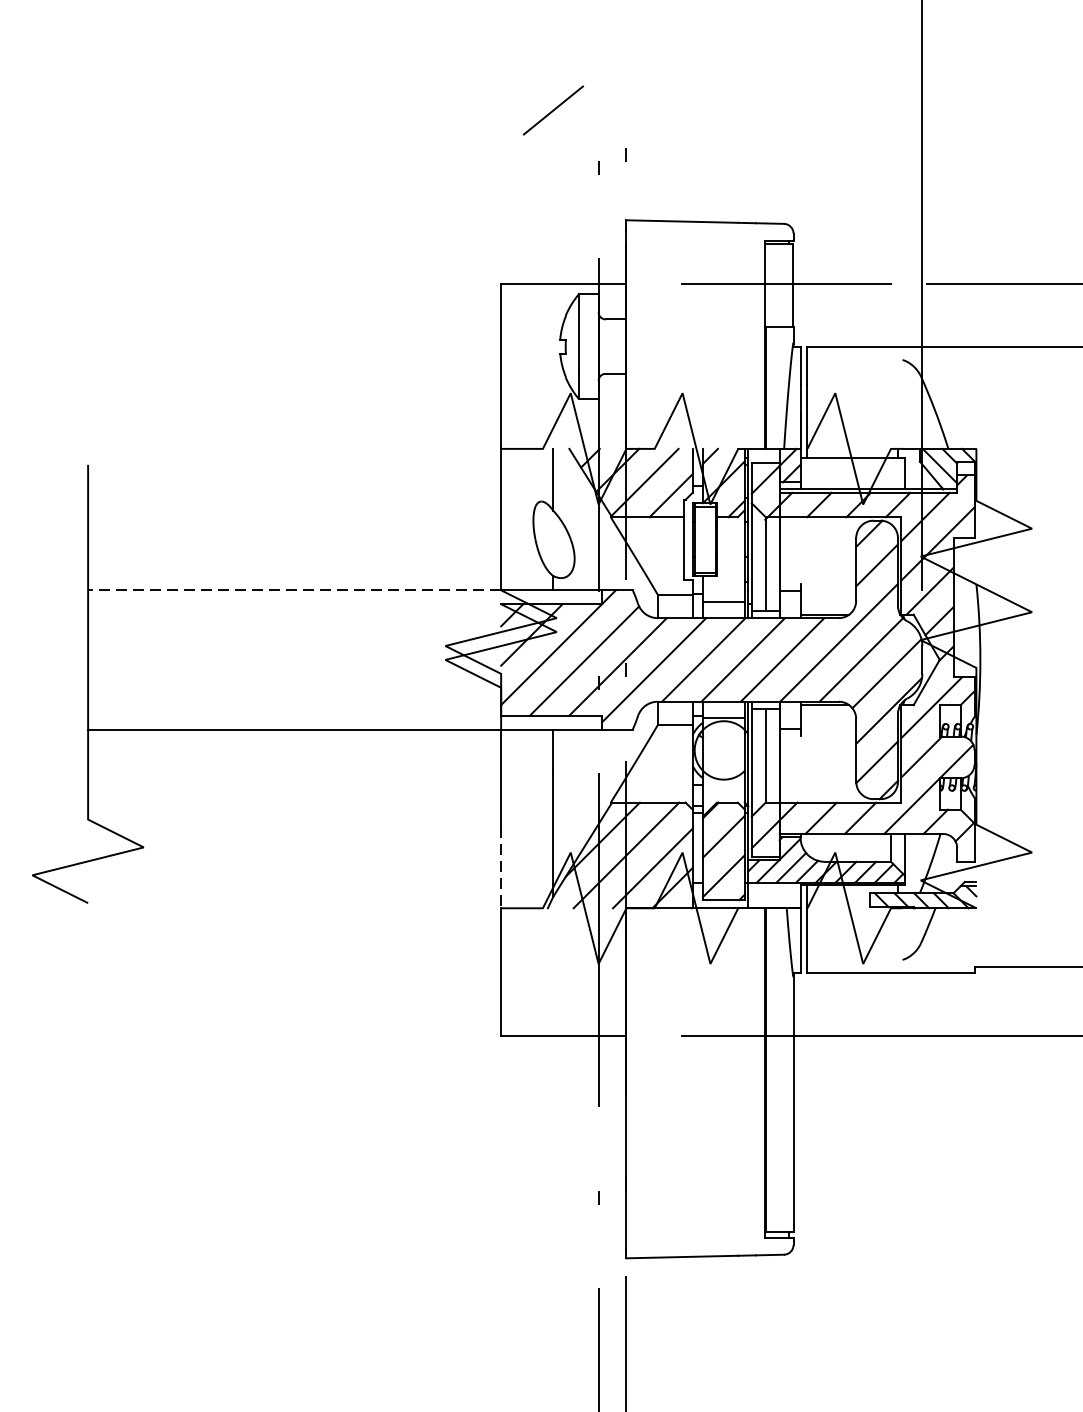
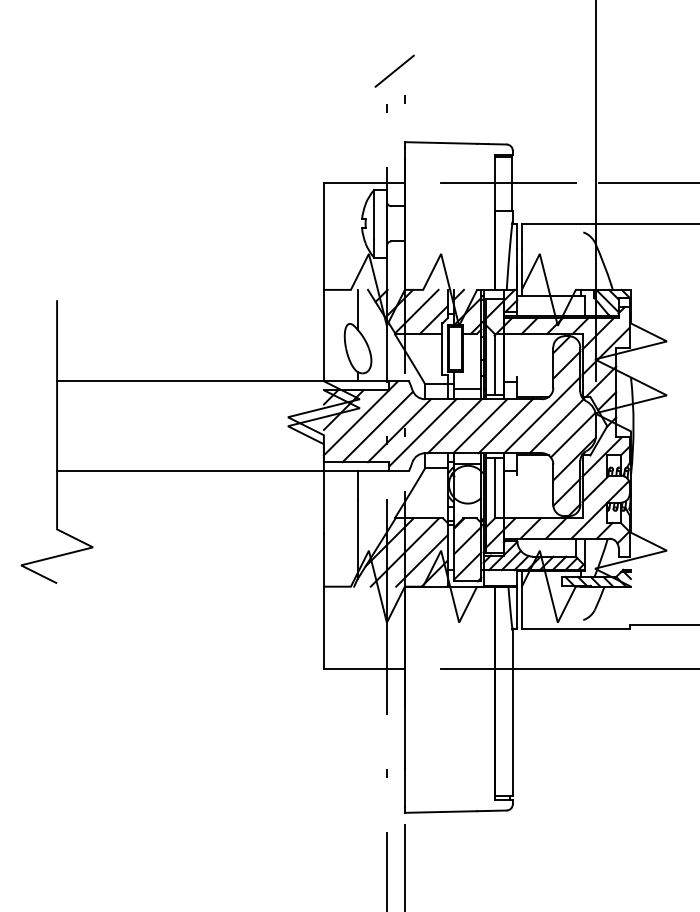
line: (553, 109) -> (394, 70), moved
line: (294, 590) -> (190, 381), dashed -> solid
line: (500, 867) -> (323, 560), dashed -> solid

